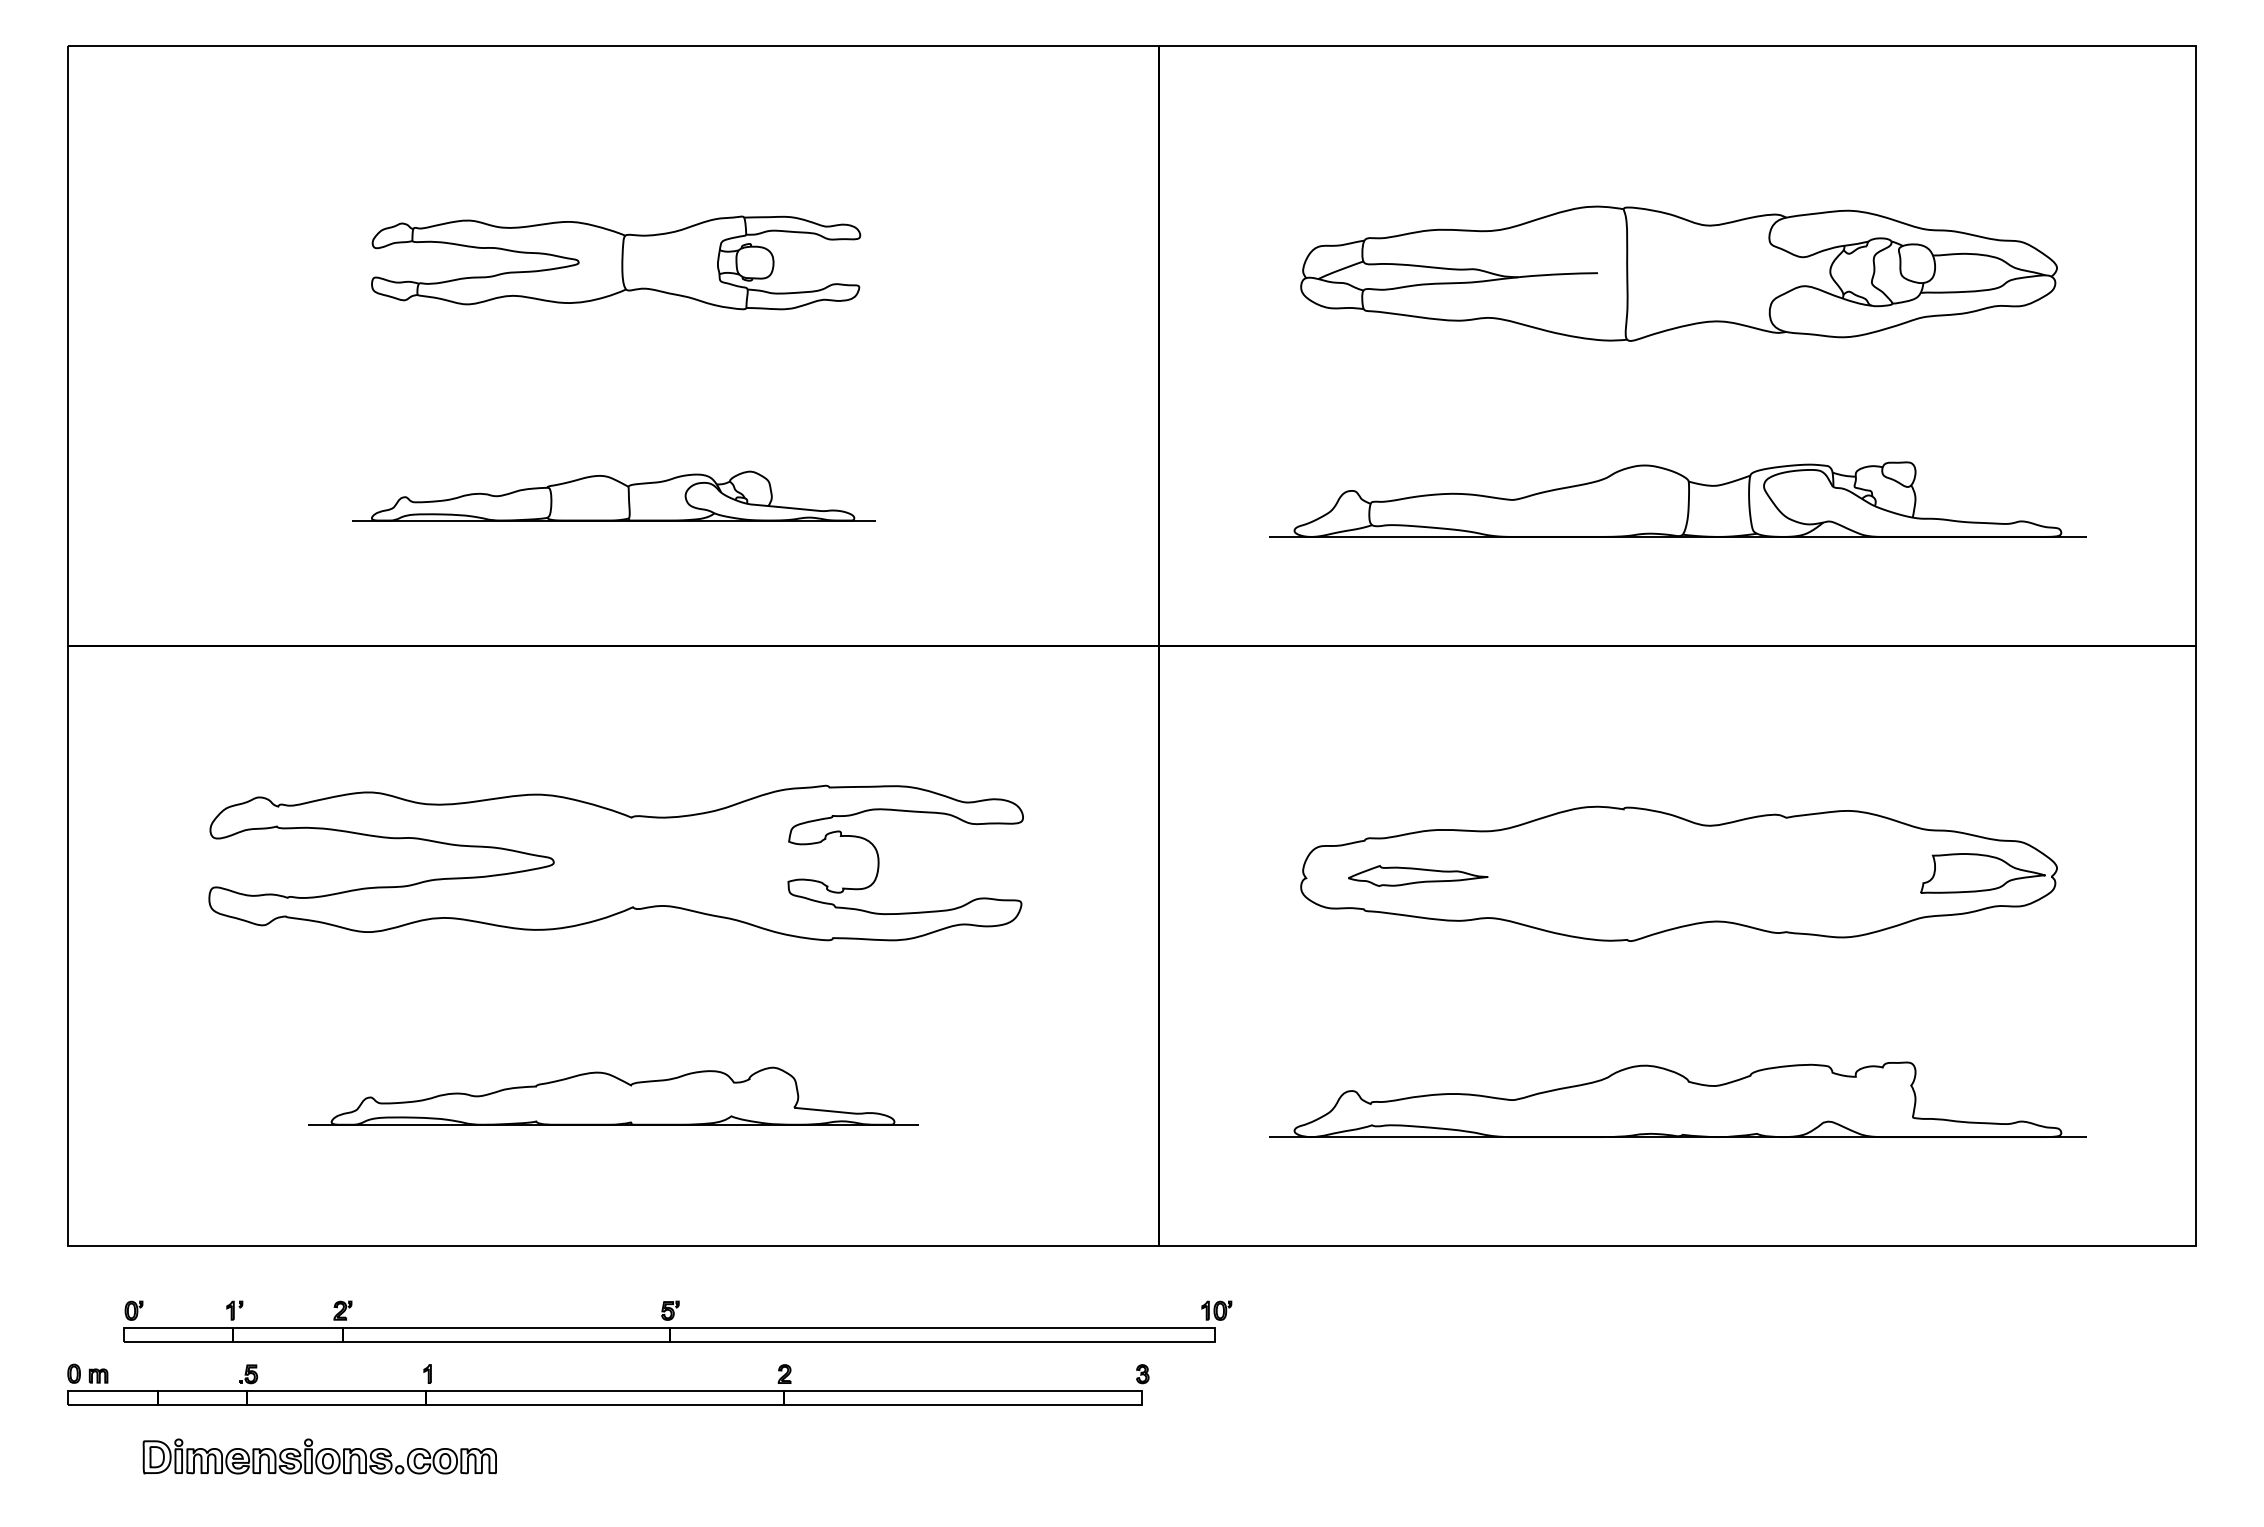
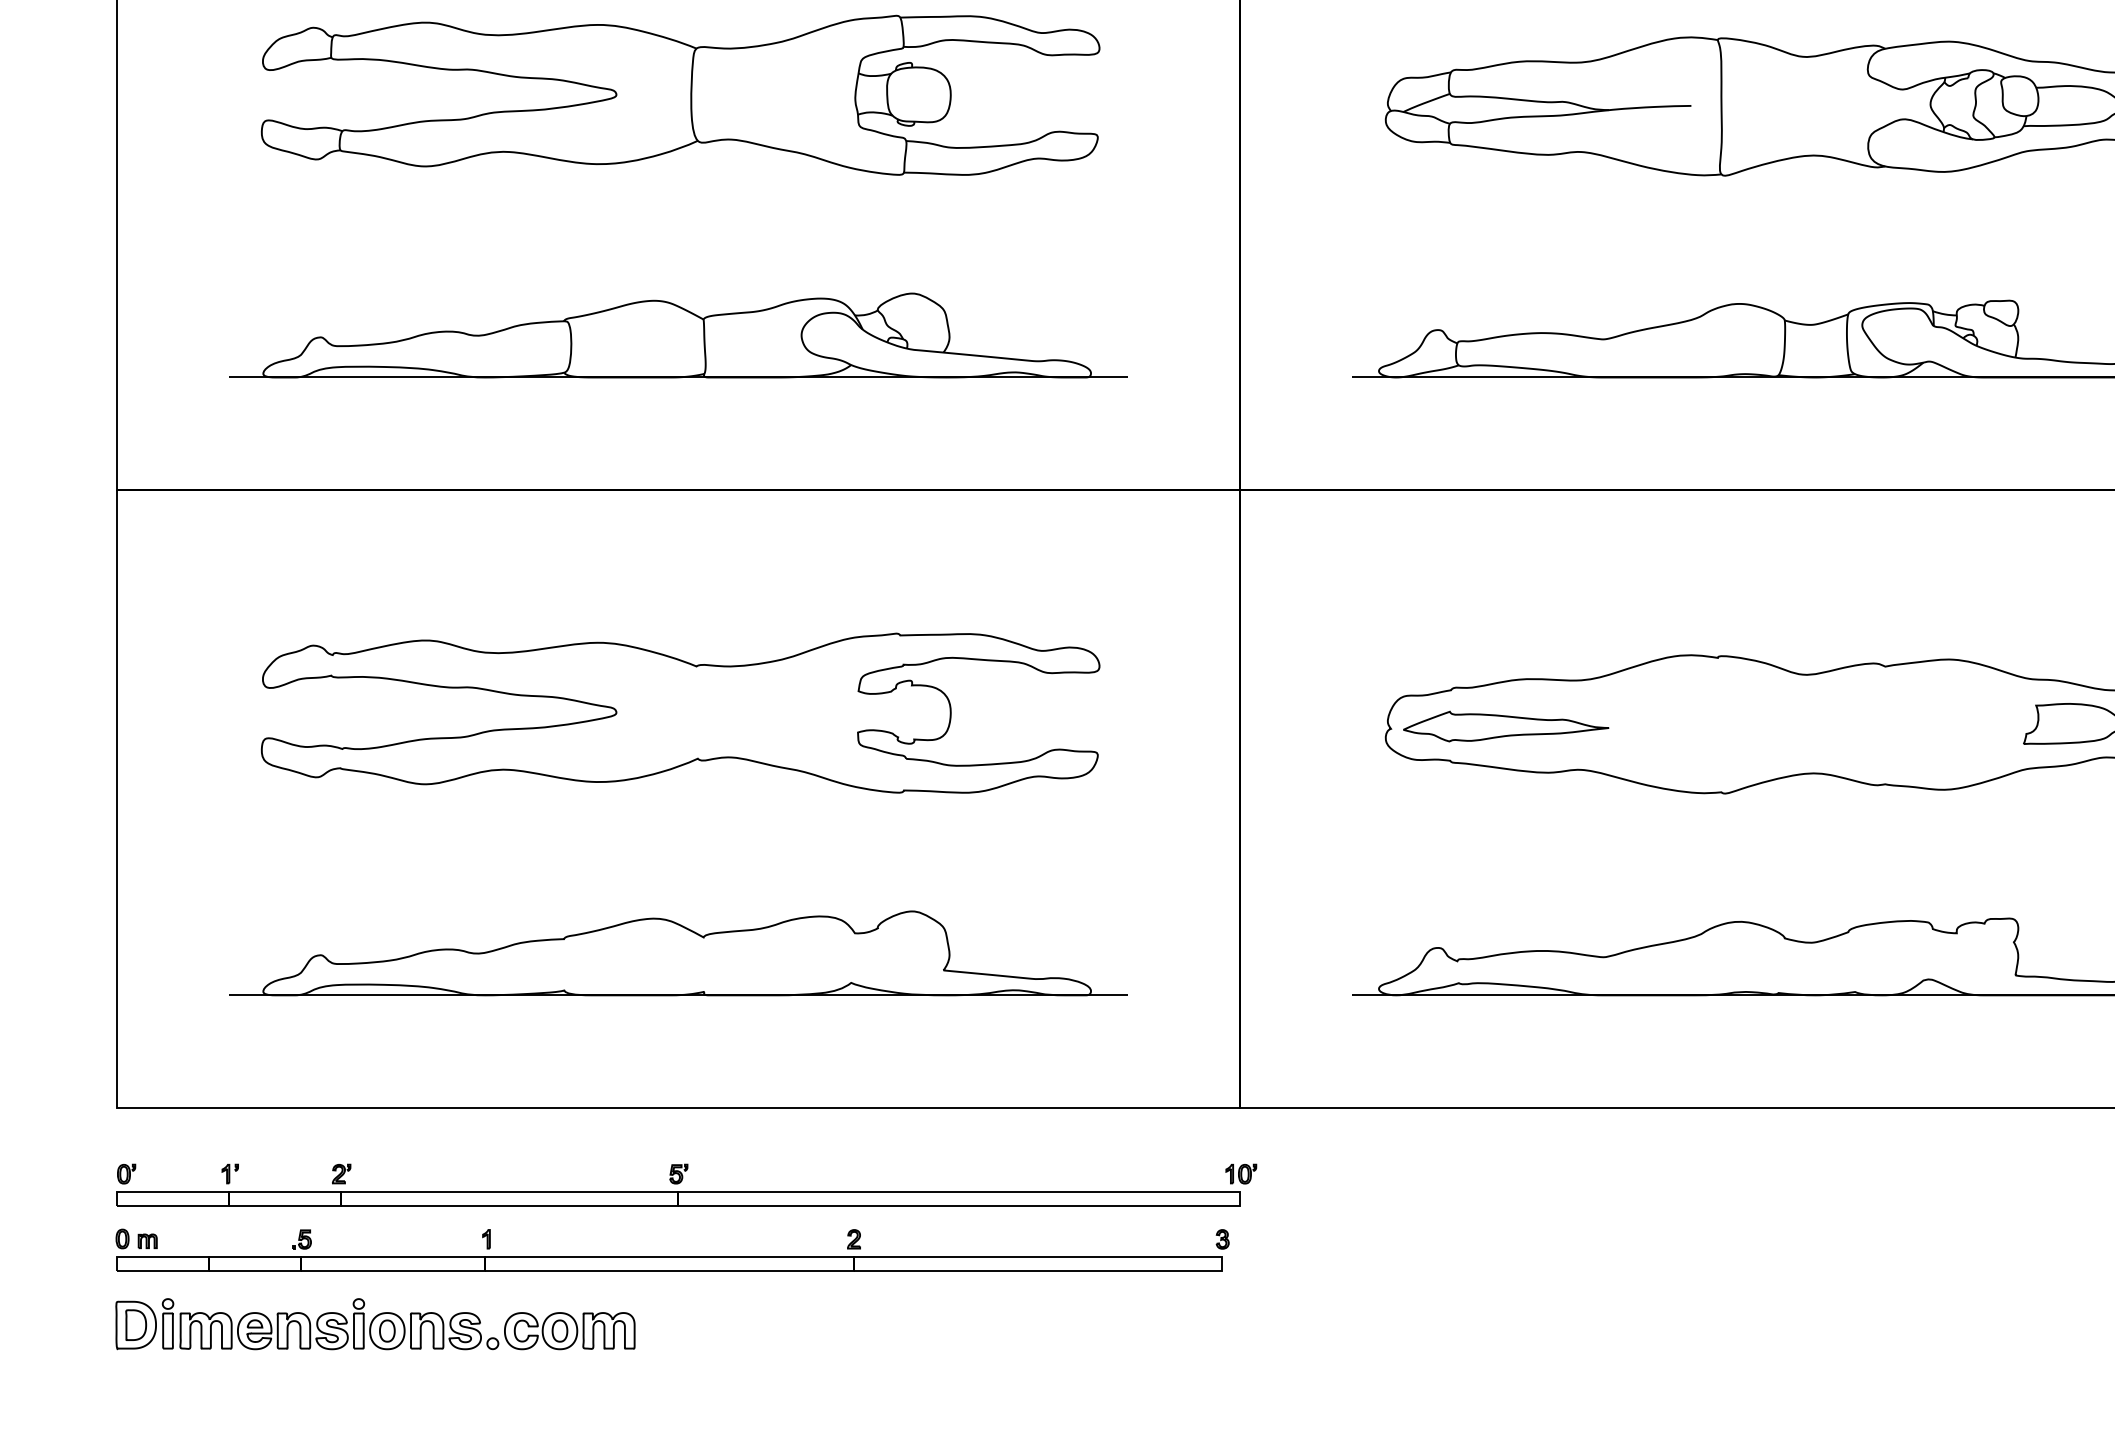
part: (615, 262) -> (679, 94), size x1.67
part: (613, 495) -> (677, 334), size x1.67
part: (1418, 875) -> (1506, 726), size x1.43
part: (613, 1095) -> (677, 952), size x1.43
part: (677, 1321) -> (686, 1185), moved
part: (319, 1456) -> (375, 1324), size x1.43

